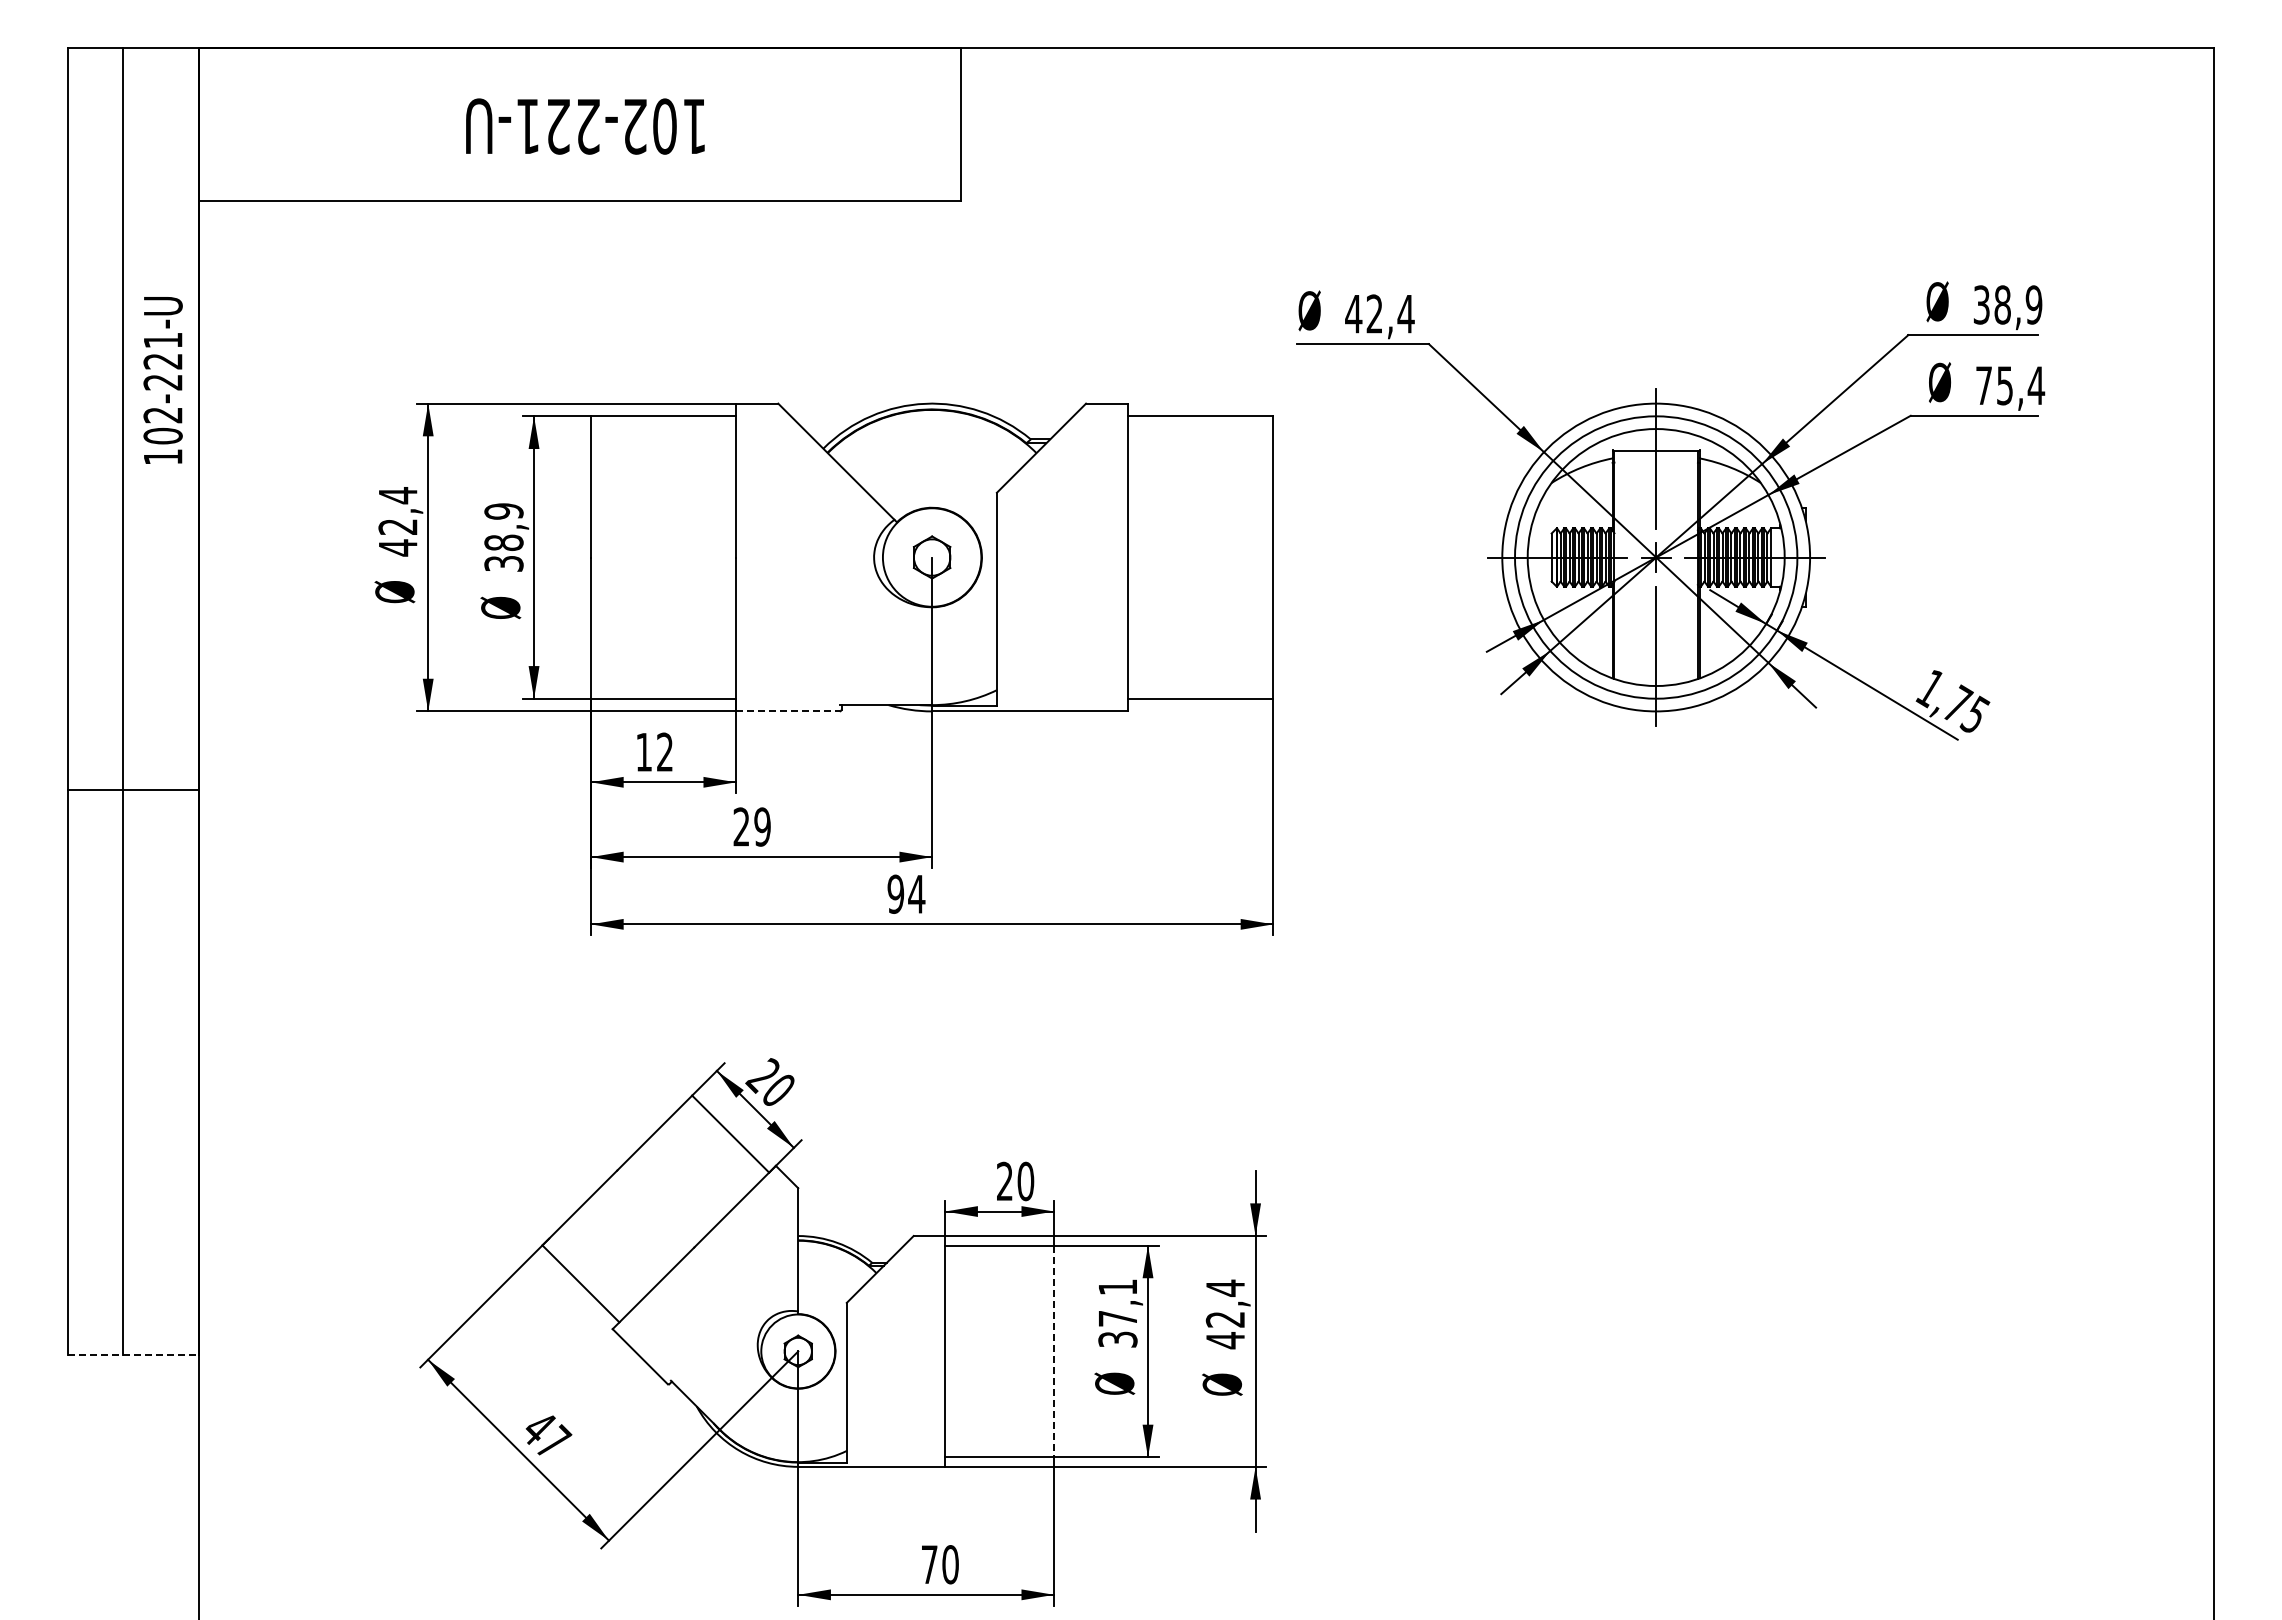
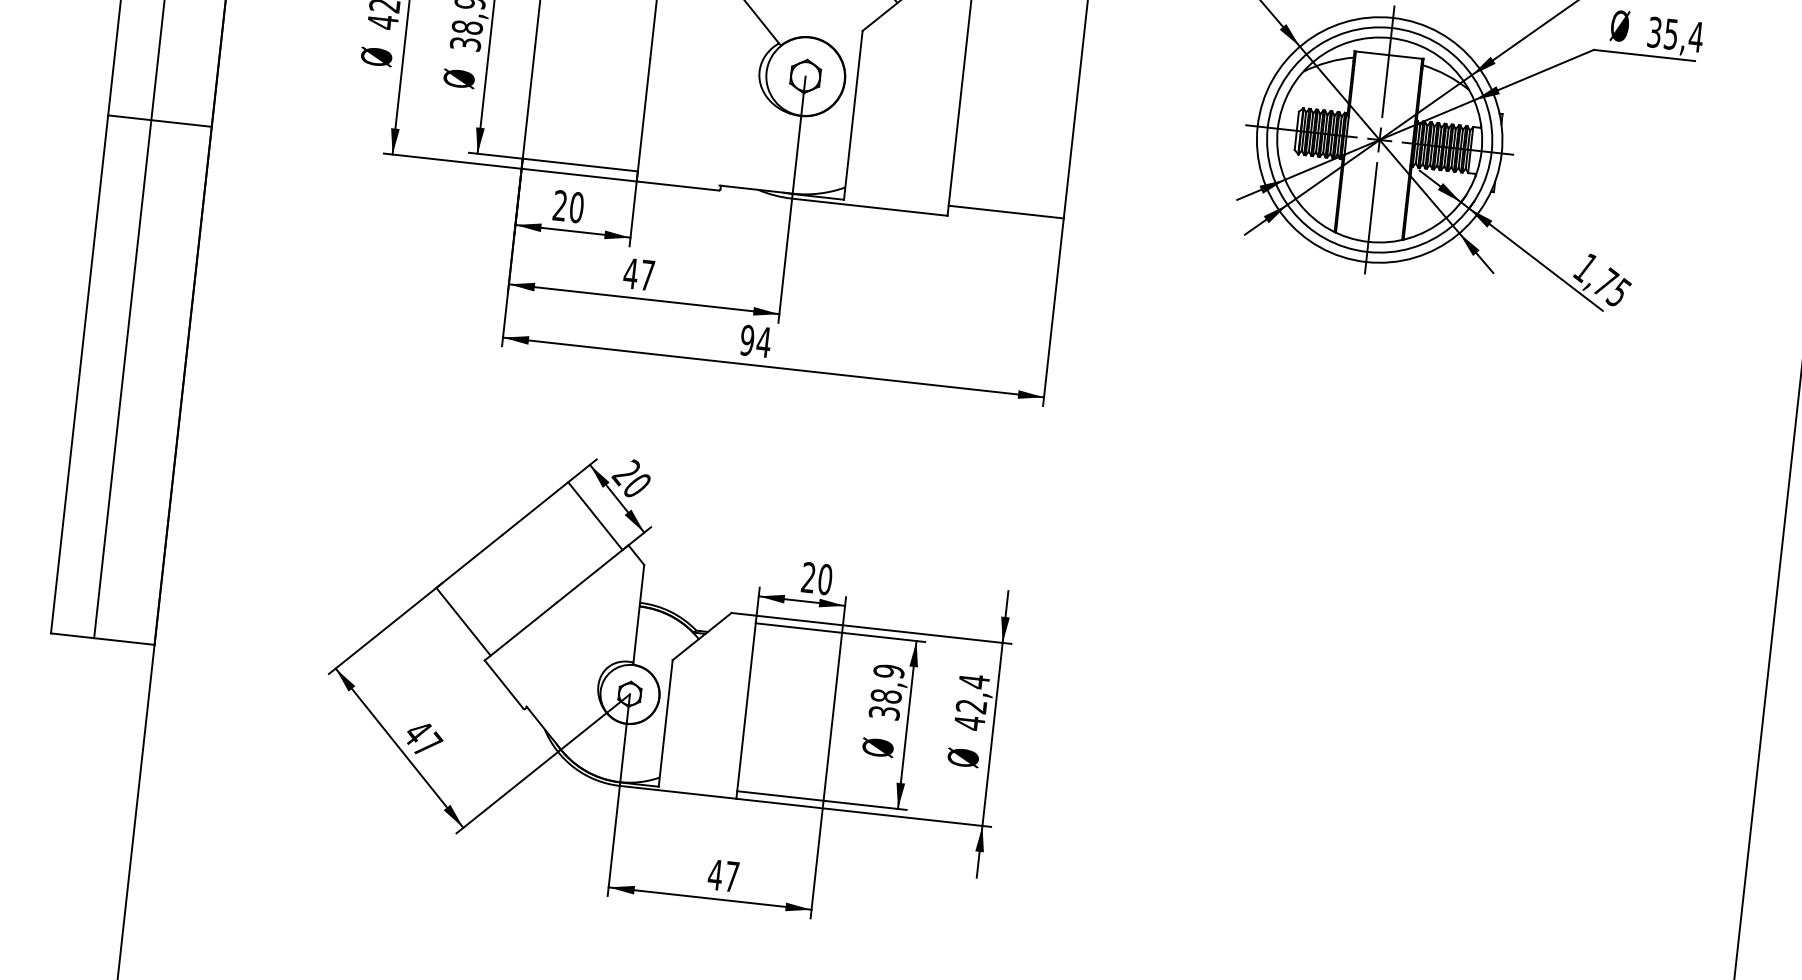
text: (1983, 385) -> (1654, 32), 75,4 -> 35,4
line: (787, 711) -> (677, 186), dashed -> solid
text: (654, 751) -> (568, 206), 12 -> 20
line: (133, 789) -> (159, 120), moved
text: (751, 826) -> (638, 274), 29 -> 47
text: (1117, 1302) -> (887, 683), 37,1 -> 38,9
line: (1054, 1351) -> (833, 716), dashed -> solid
line: (134, 1355) -> (103, 639), dashed -> solid
text: (939, 1564) -> (723, 875), 70 -> 47

